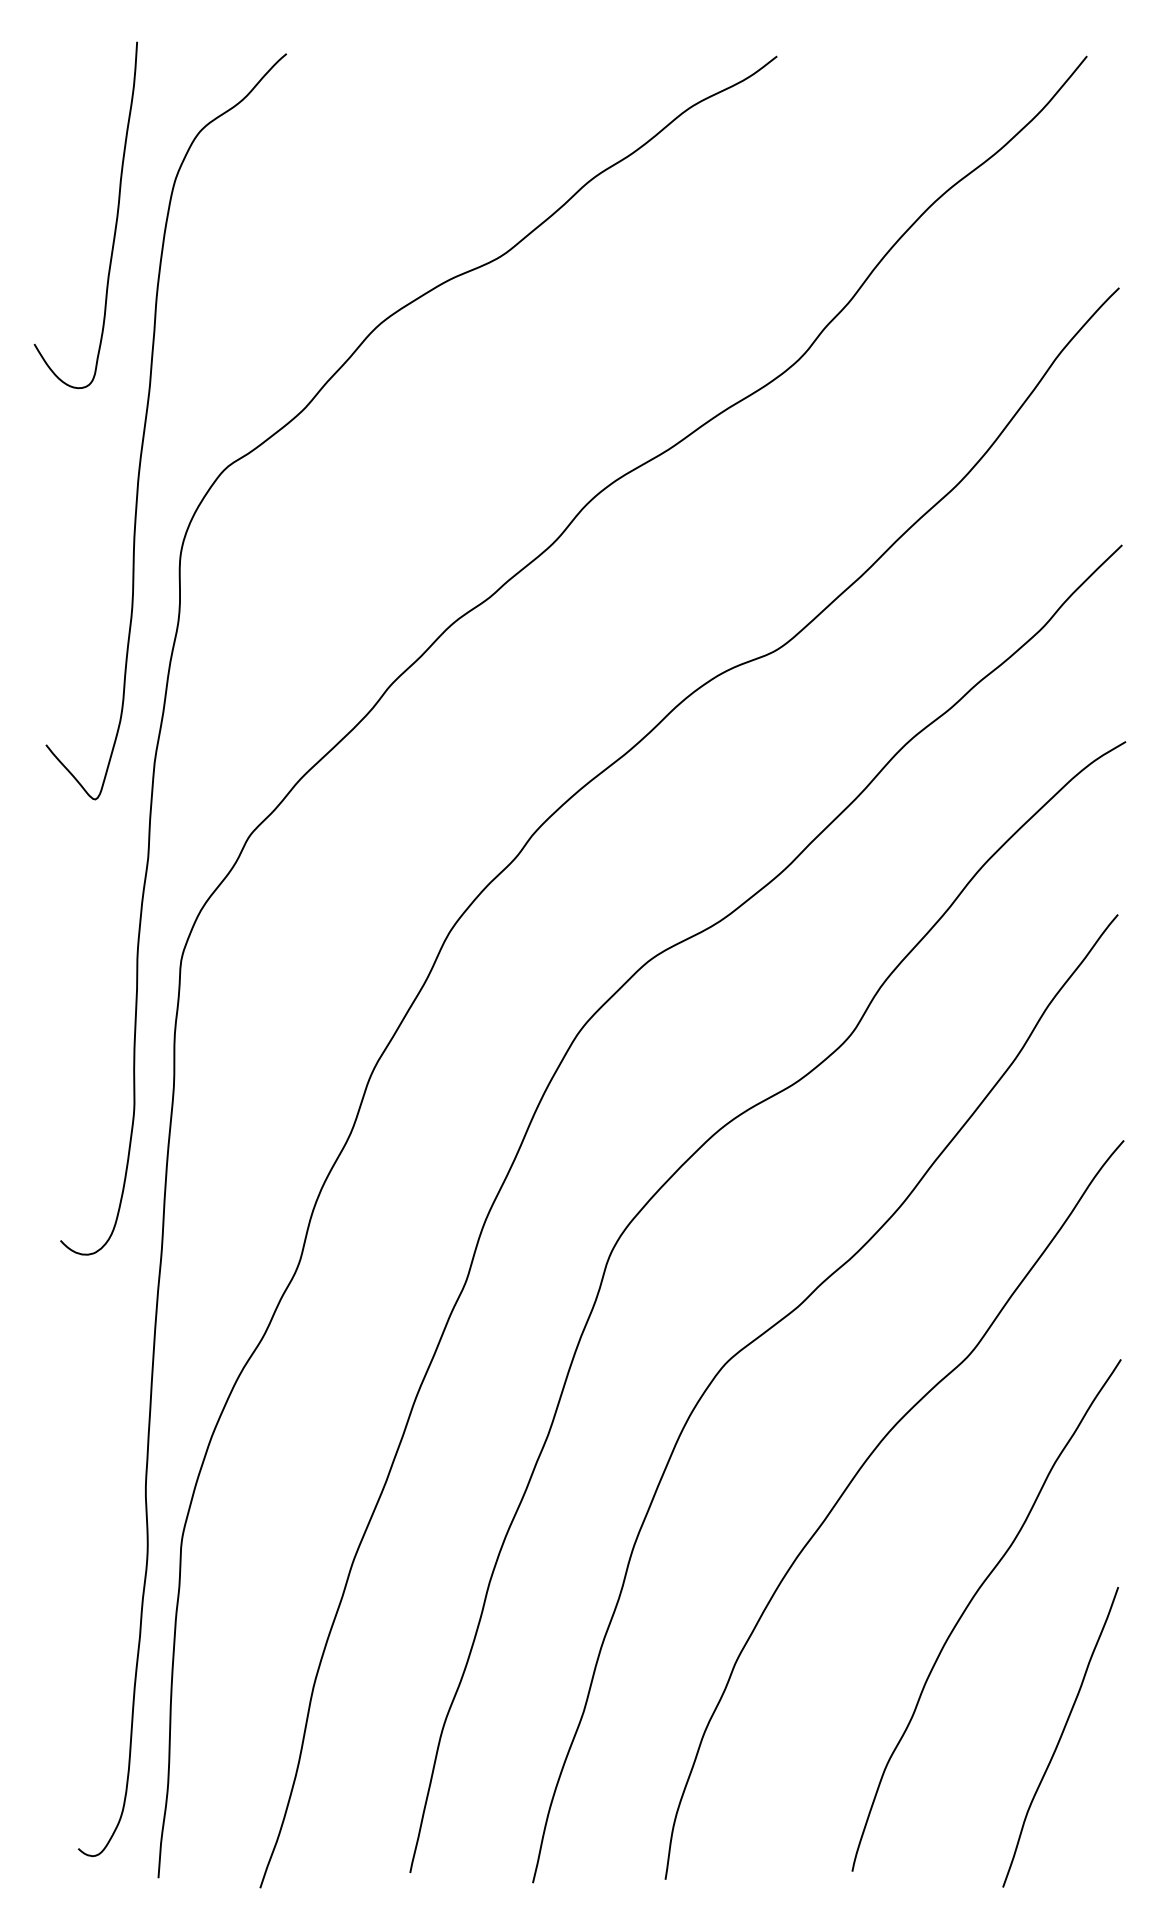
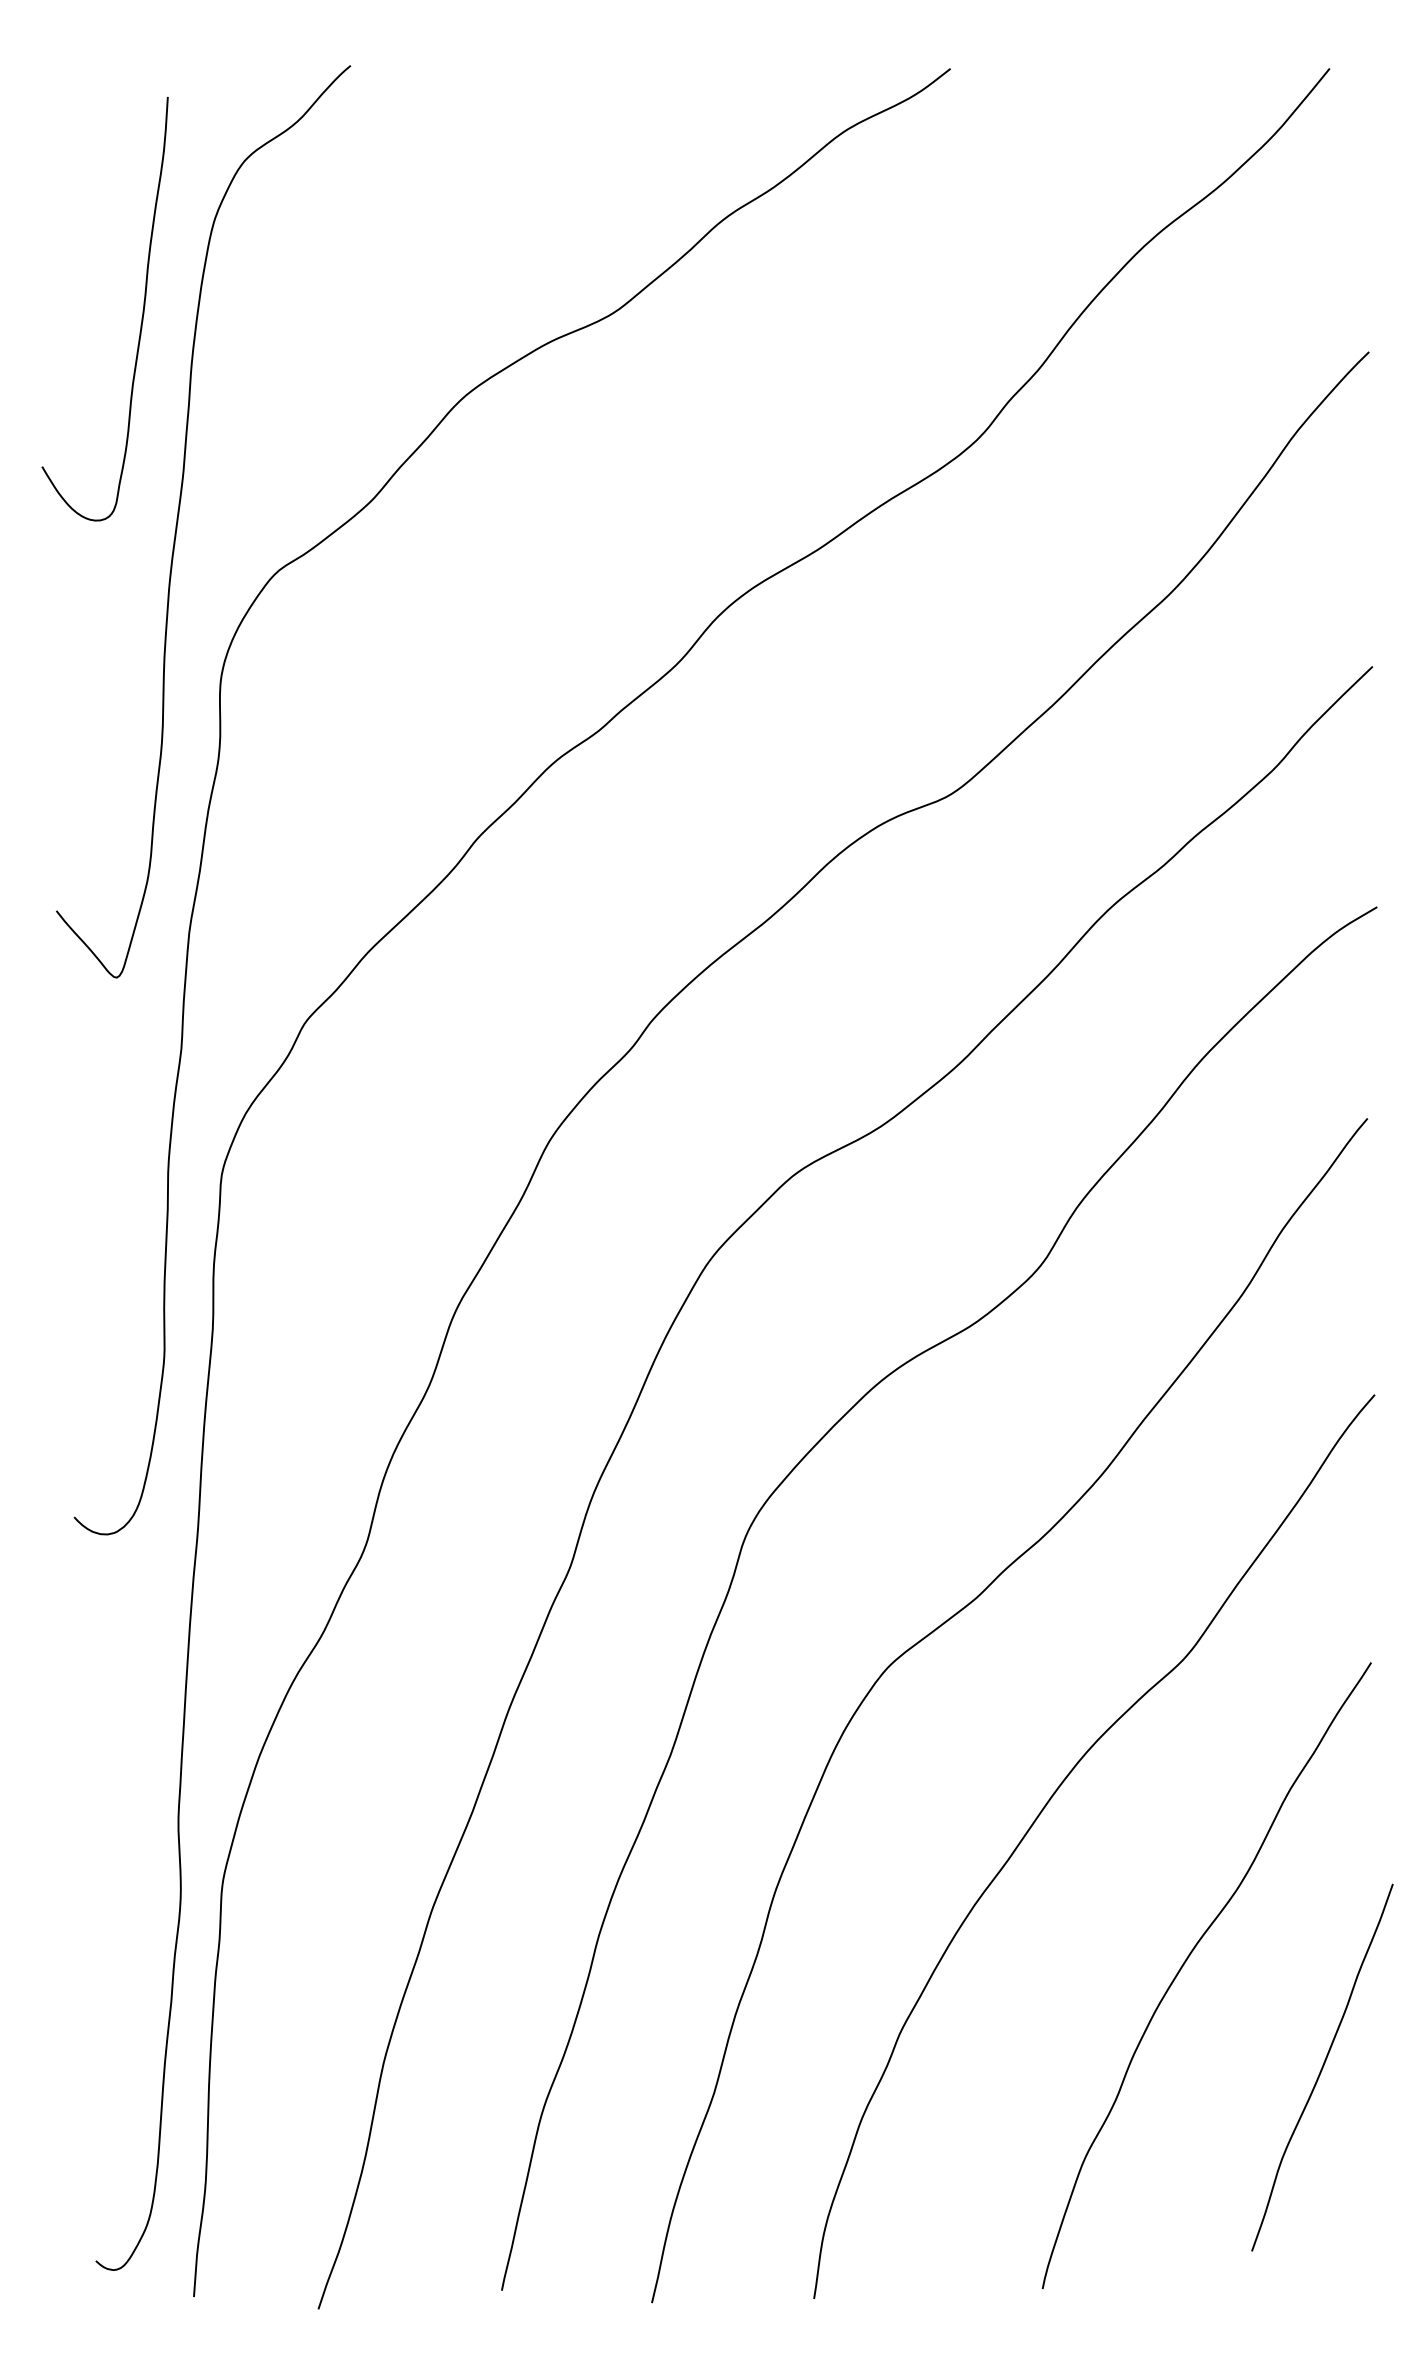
curve: (115, 222) -> (141, 317), moved
curve: (1060, 1737) -> (1322, 2067), moved

